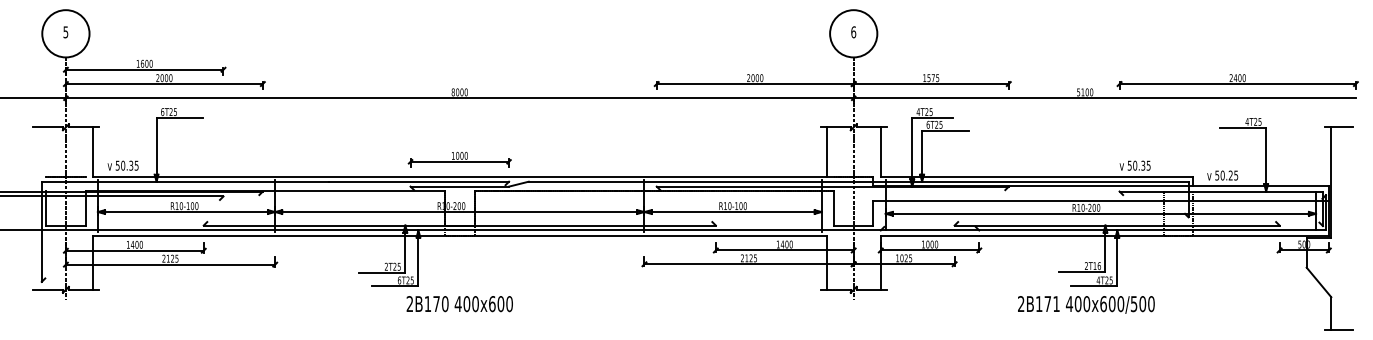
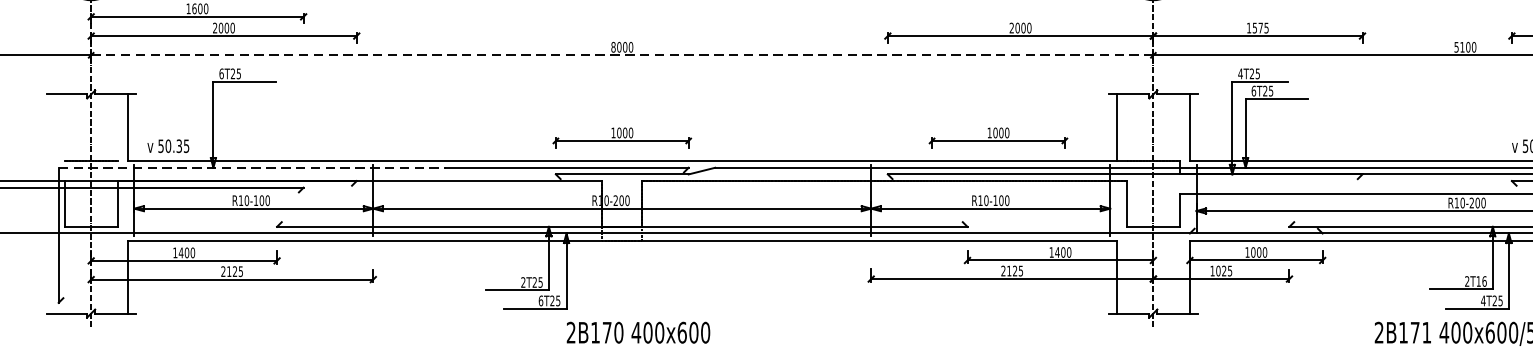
line: (459, 98) -> (621, 55), solid -> dashed
part: (738, 159) -> (998, 137), added
line: (185, 181) -> (252, 167), solid -> dashed
text: (459, 304) -> (638, 333), moved

